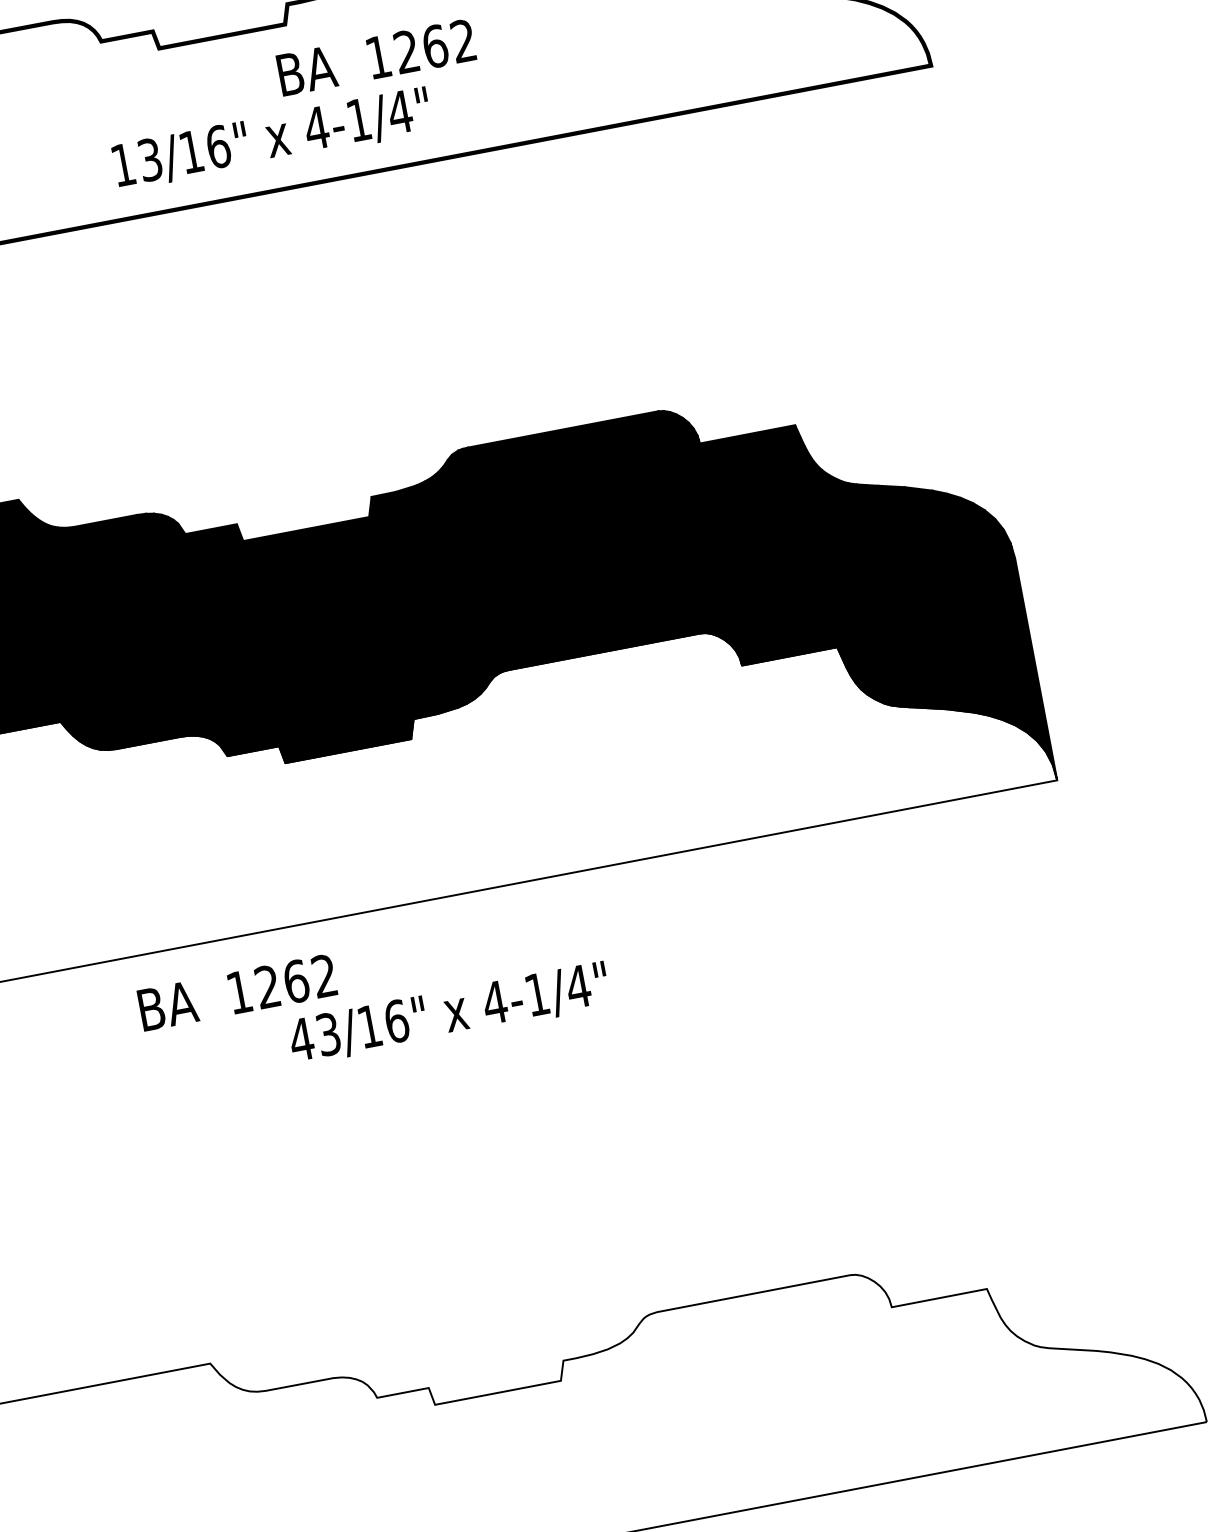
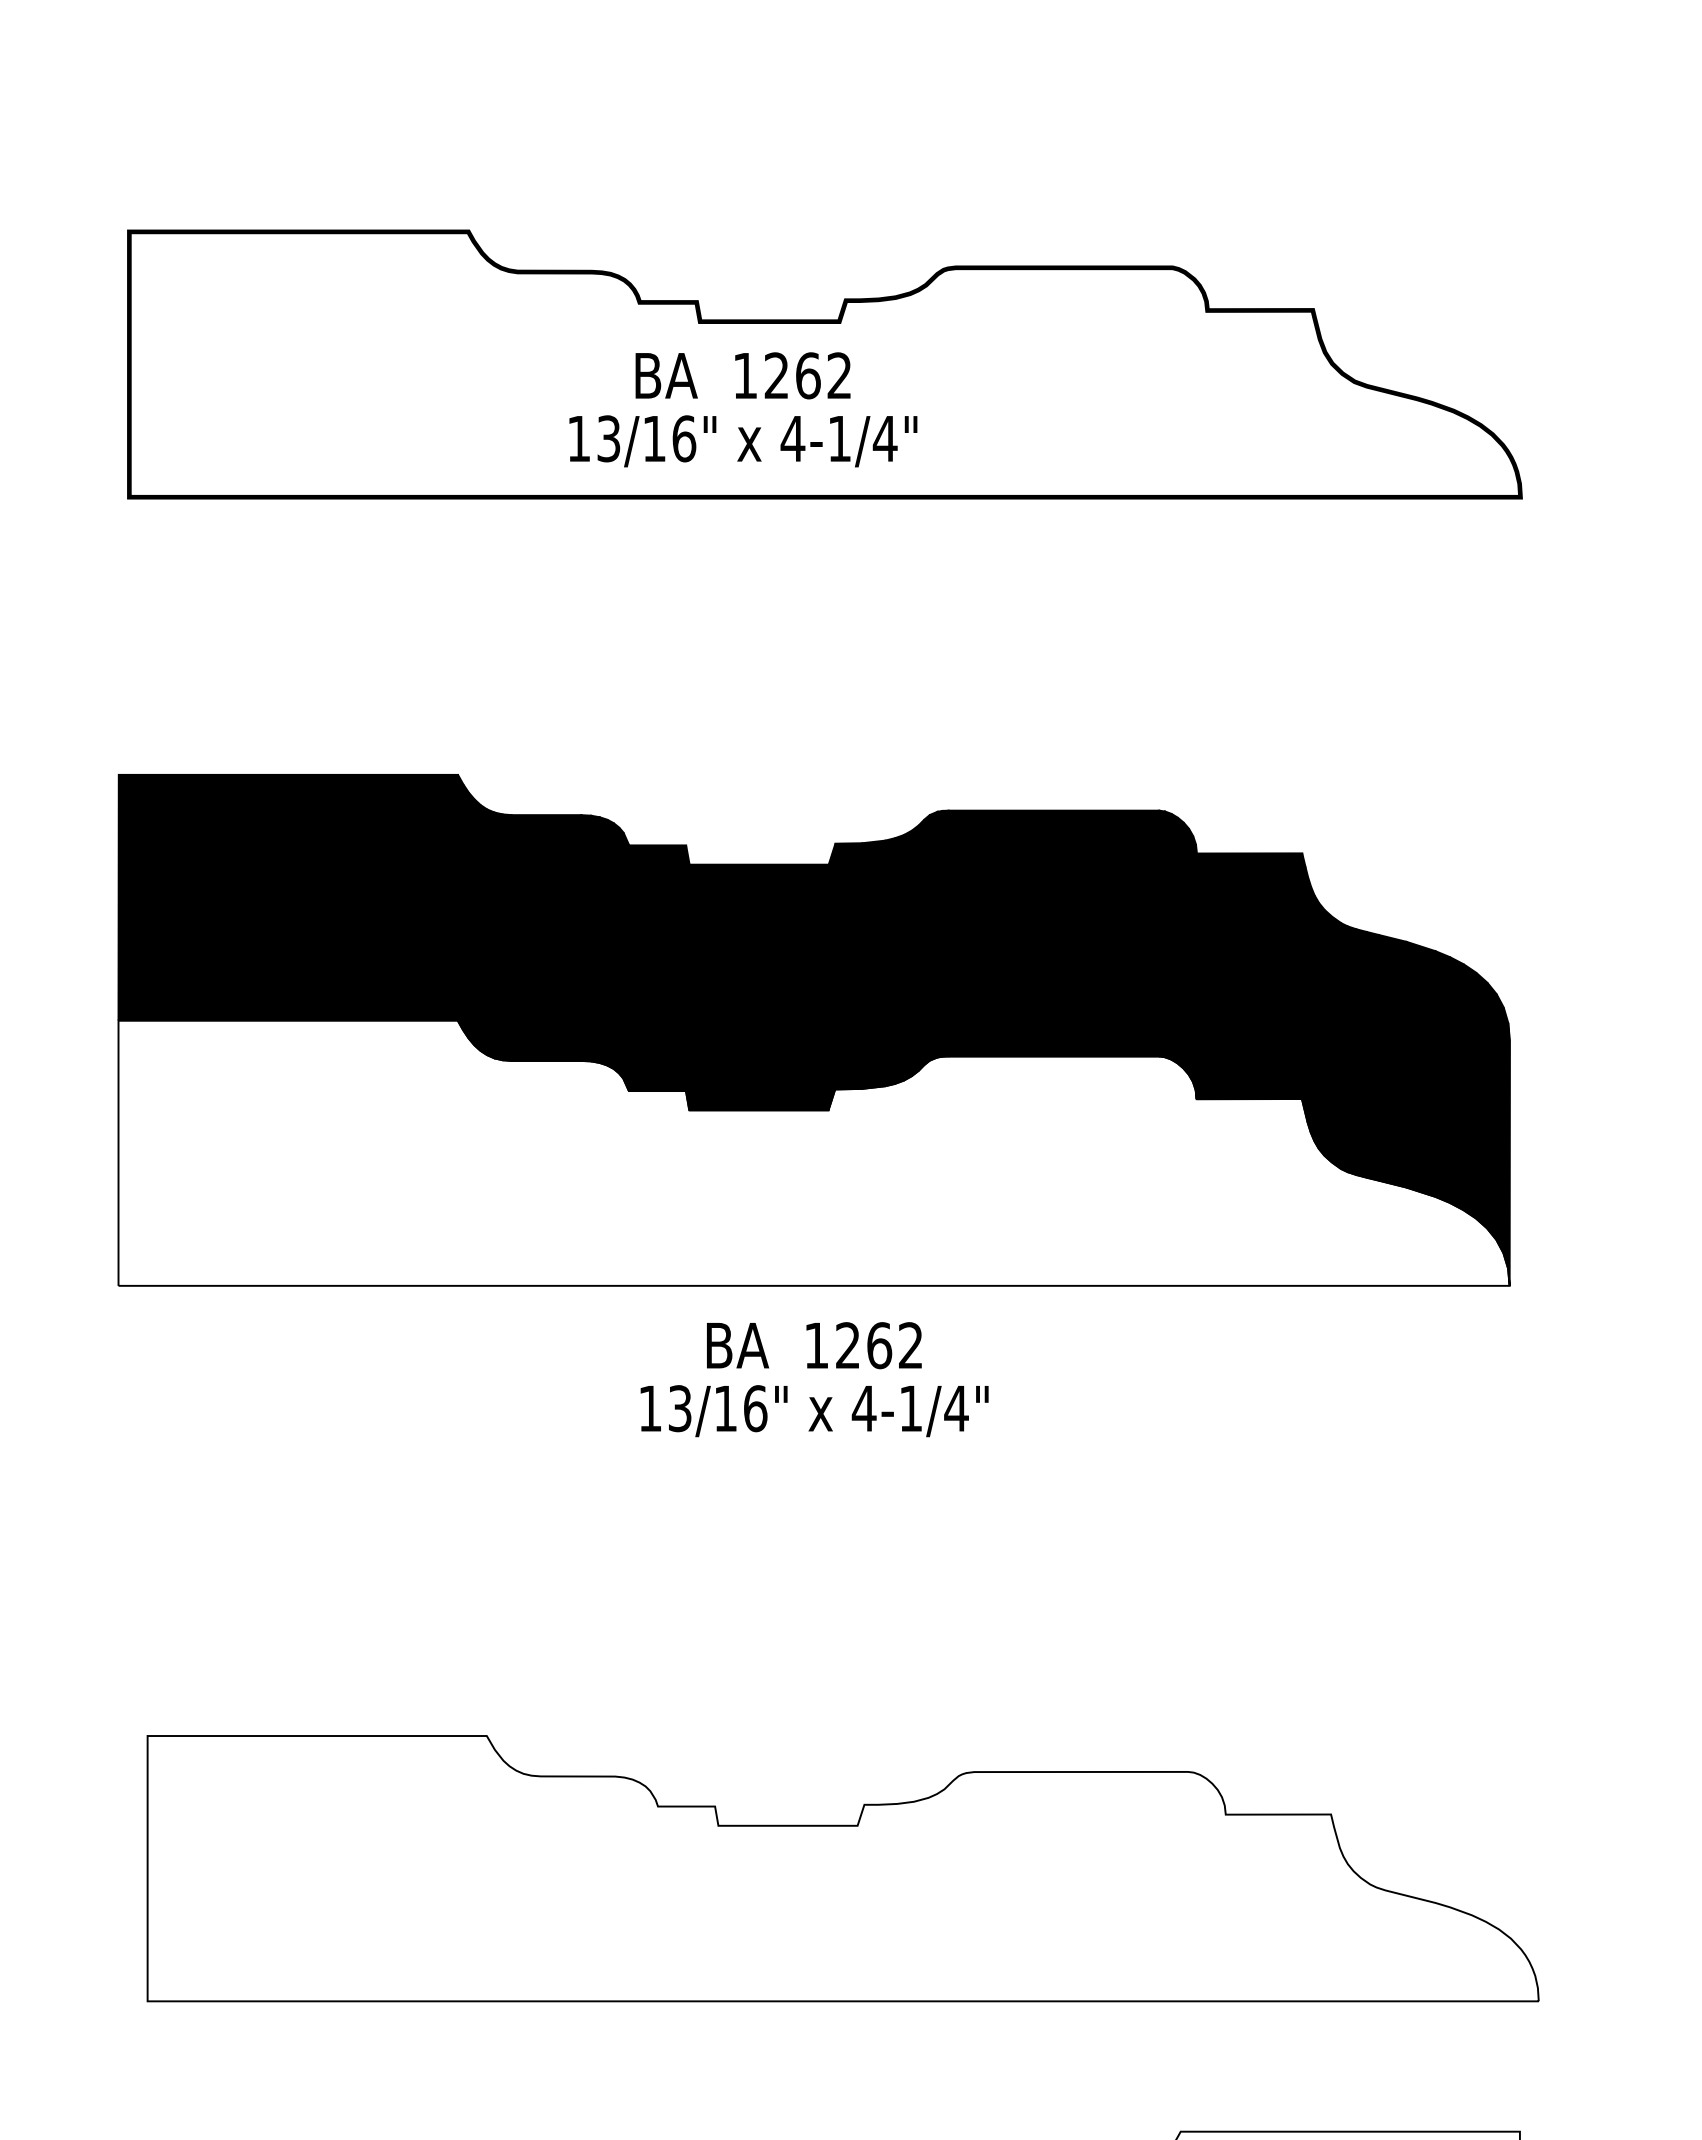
text: (375, 57) -> (742, 375), moved
text: (272, 139) -> (743, 441), moved
text: (237, 992) -> (814, 1345), moved
text: (300, 1039) -> (649, 1408), 43/16" -> 13/16"

